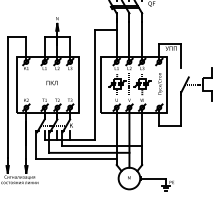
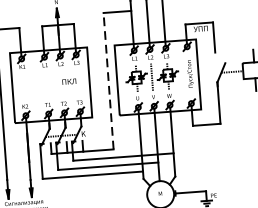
text: (51, 82) -> (68, 81), moved
line: (94, 84) -> (108, 80), solid -> dashed

